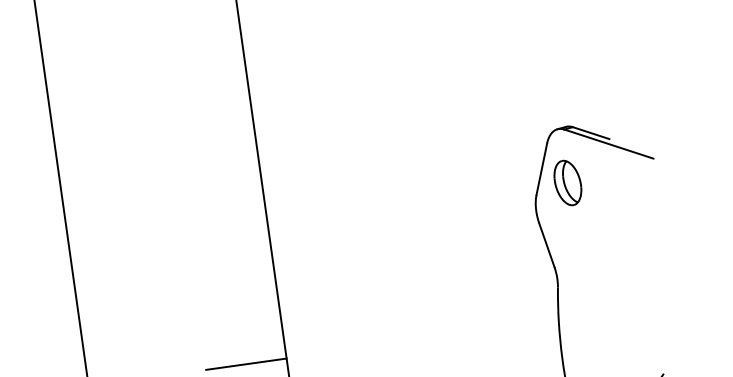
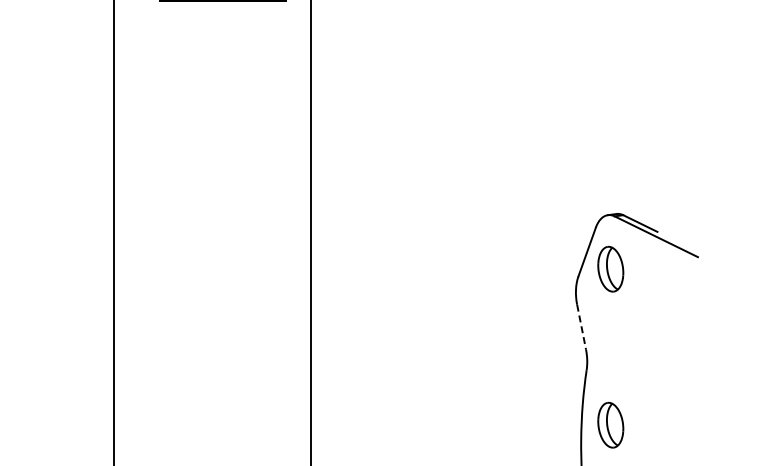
line: (546, 245) -> (581, 327), solid -> dashed
part: (589, 338) -> (610, 424), added
line: (245, 364) -> (270, 402), removed

